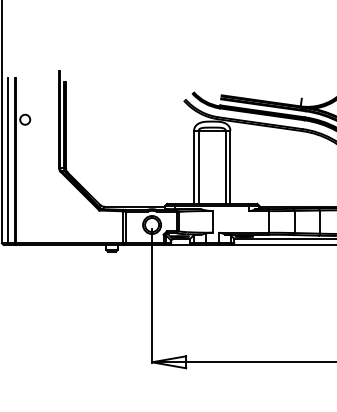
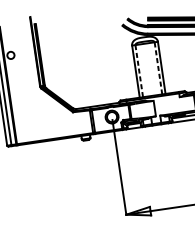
line: (198, 167) -> (139, 71), solid -> dashed
line: (225, 167) -> (158, 68), solid -> dashed

